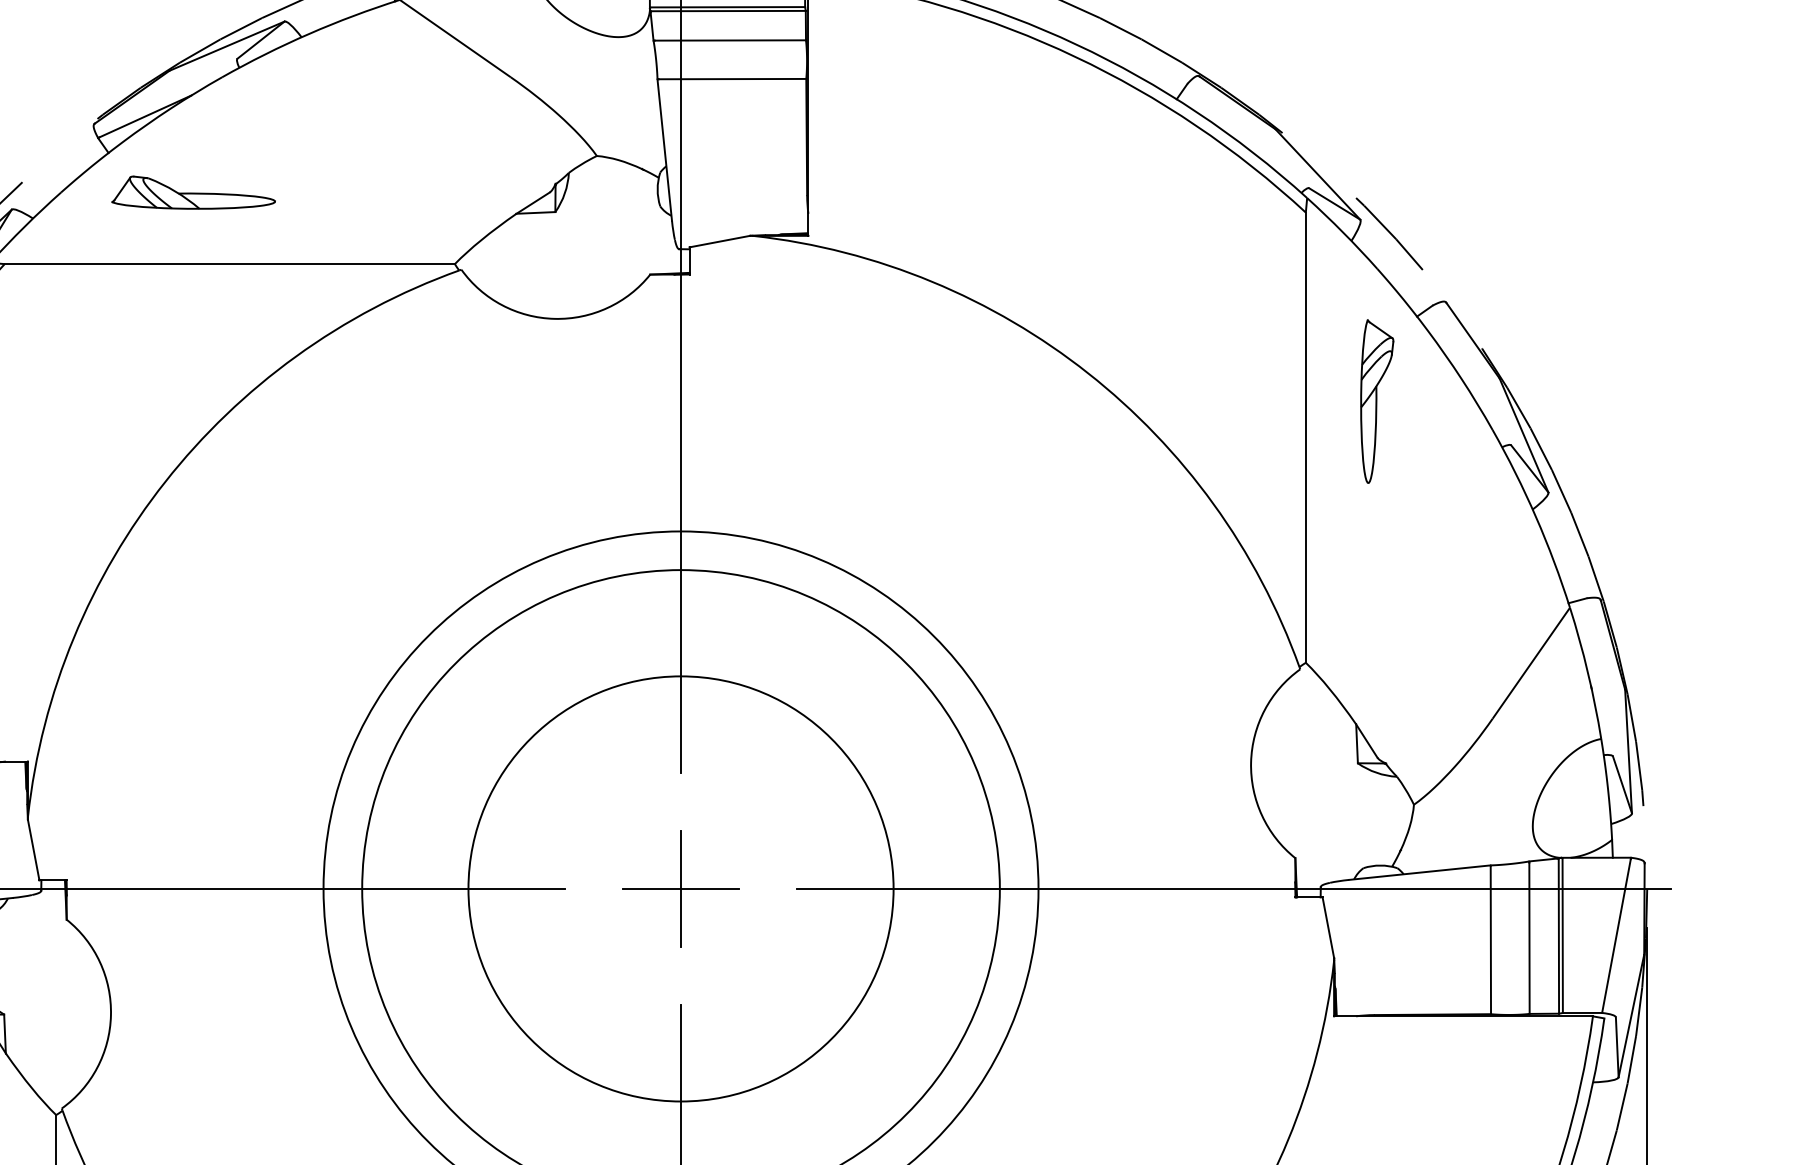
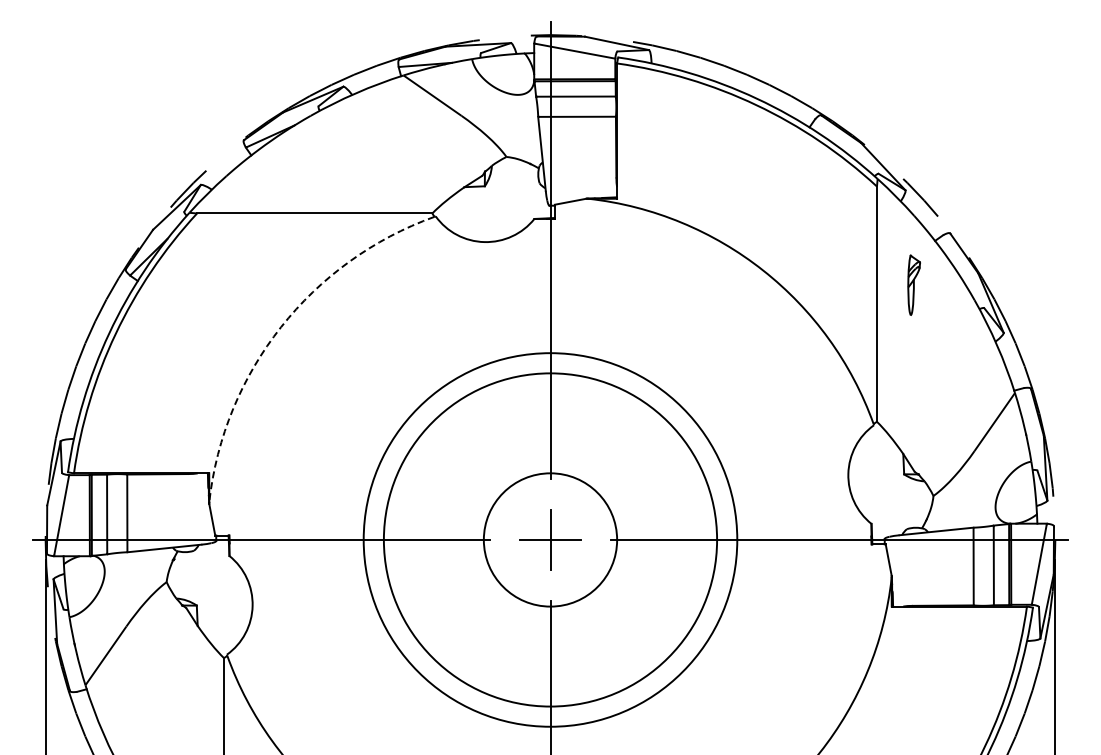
part: (193, 191) -> (295, 175), removed
part: (1375, 400) -> (913, 284), size x0.7
arc: (166, 482) -> (281, 327), solid -> dashed
circle: (681, 888) -> (550, 539), size x0.6

